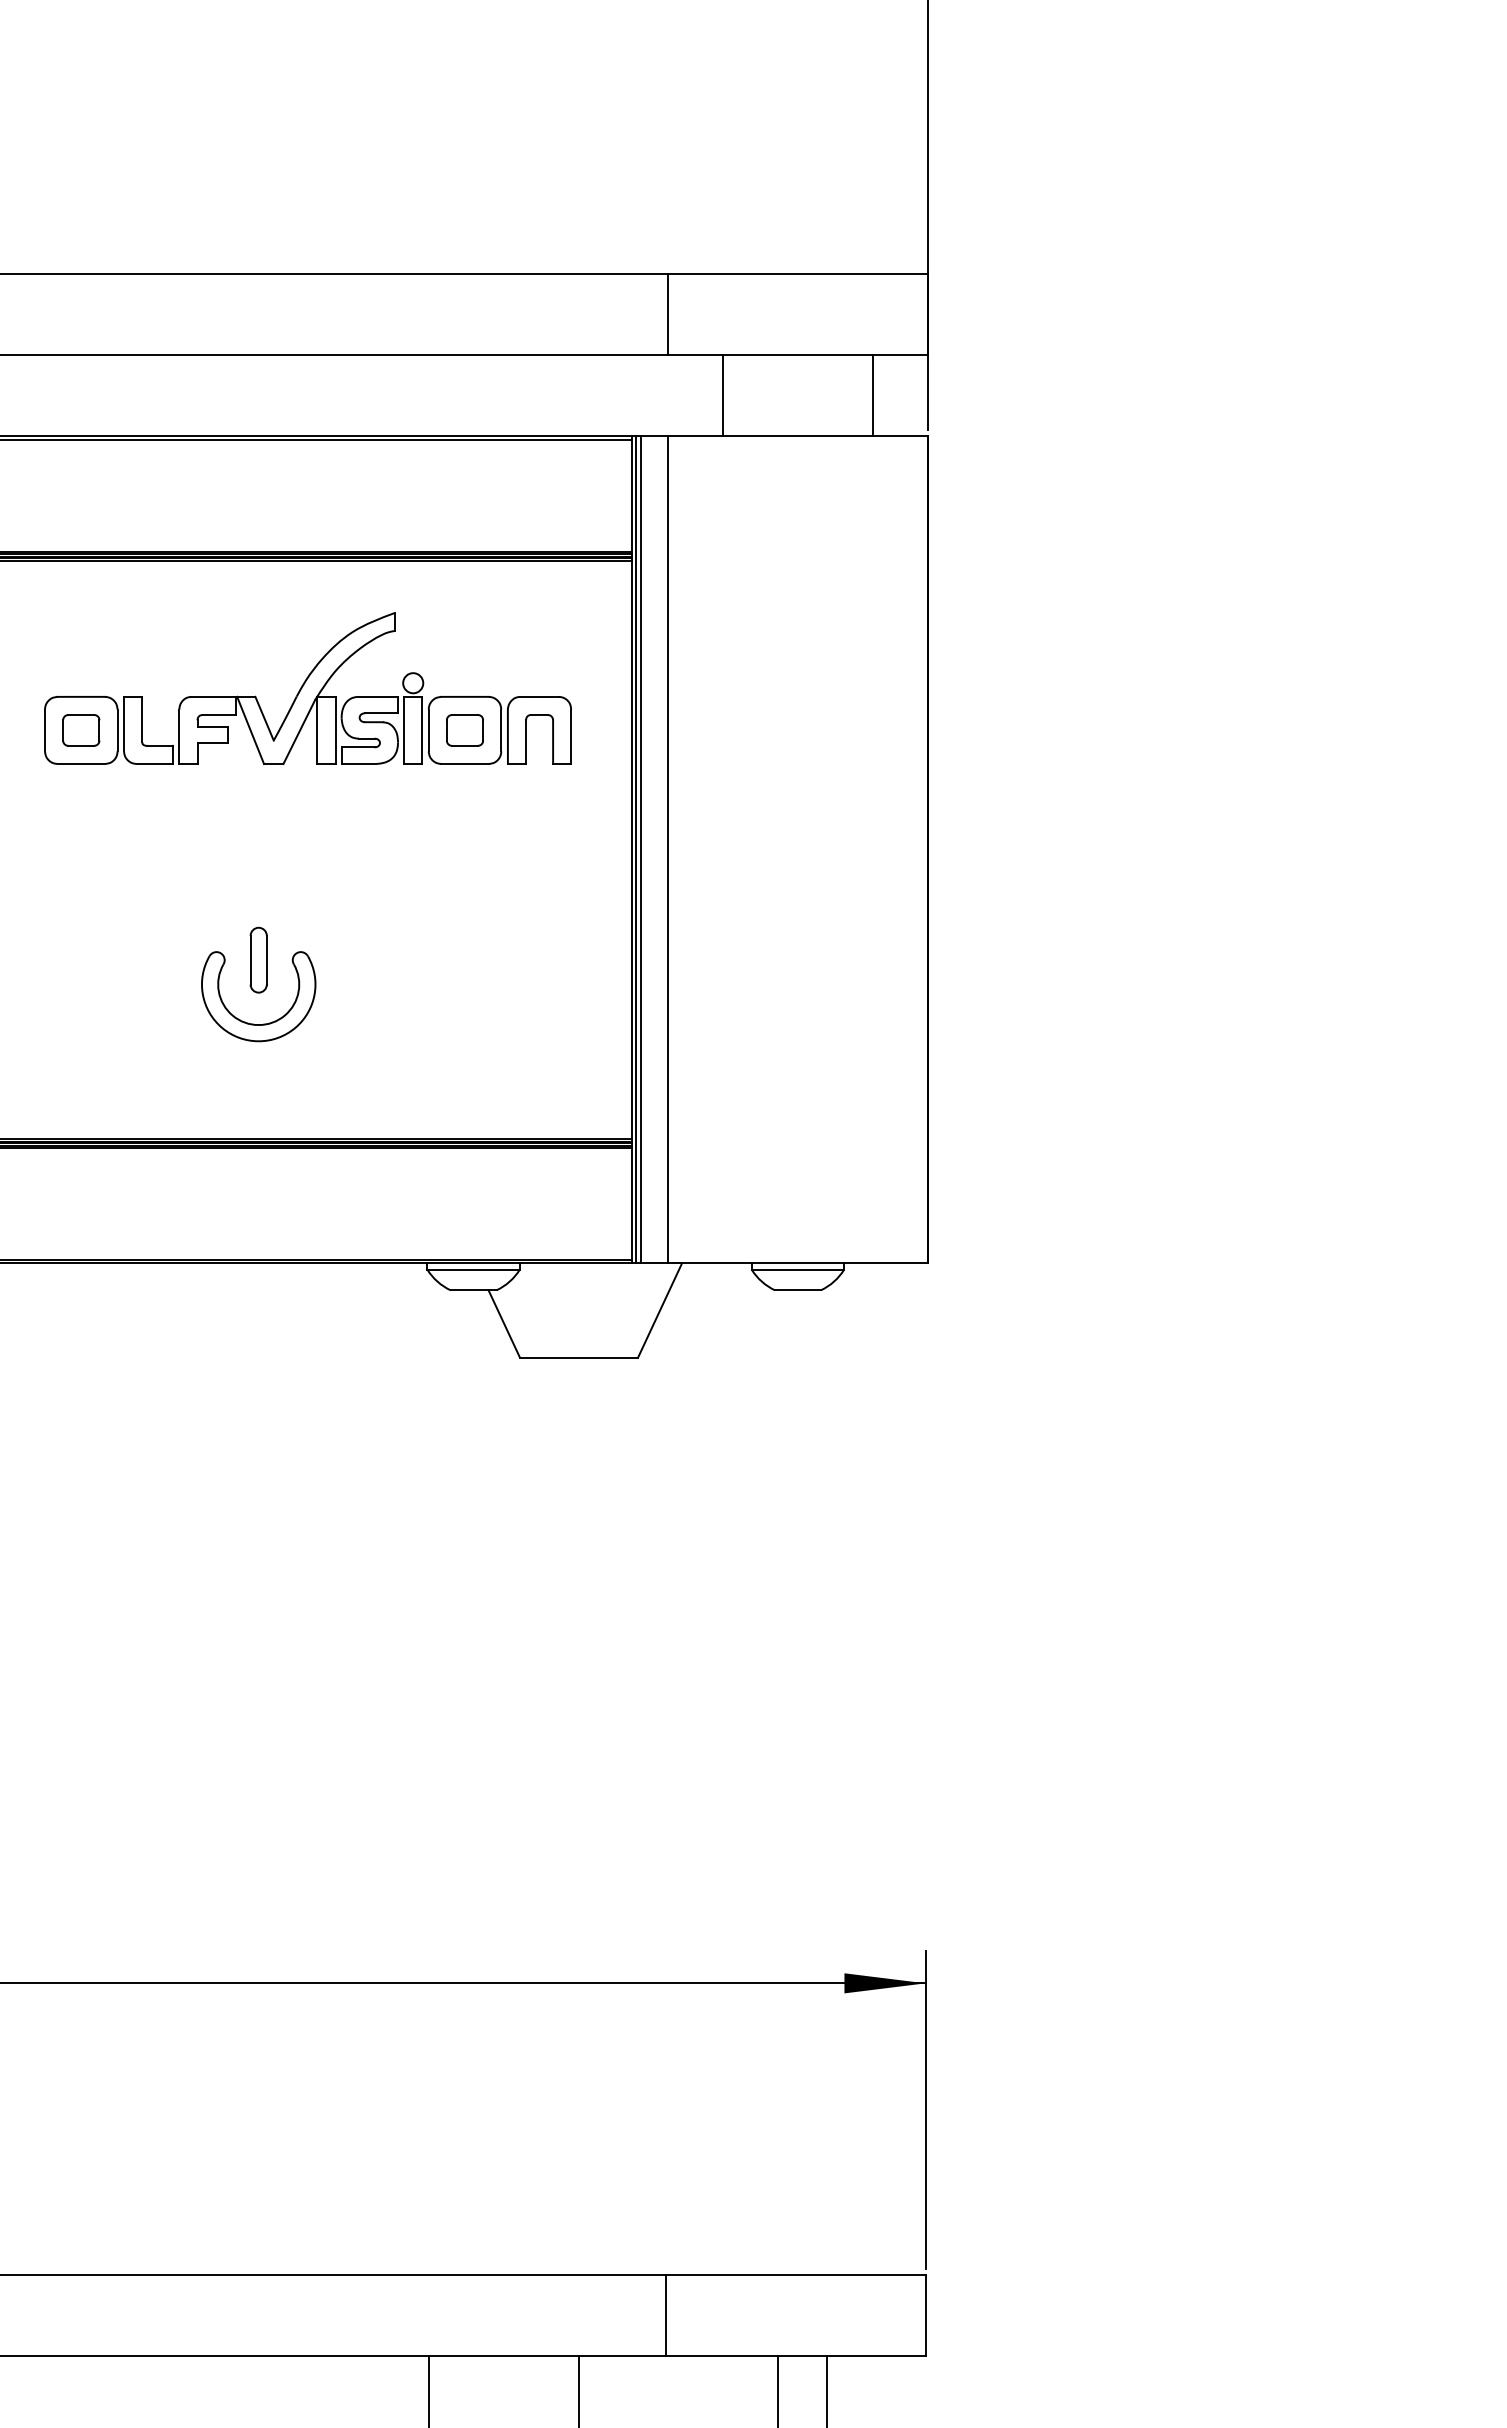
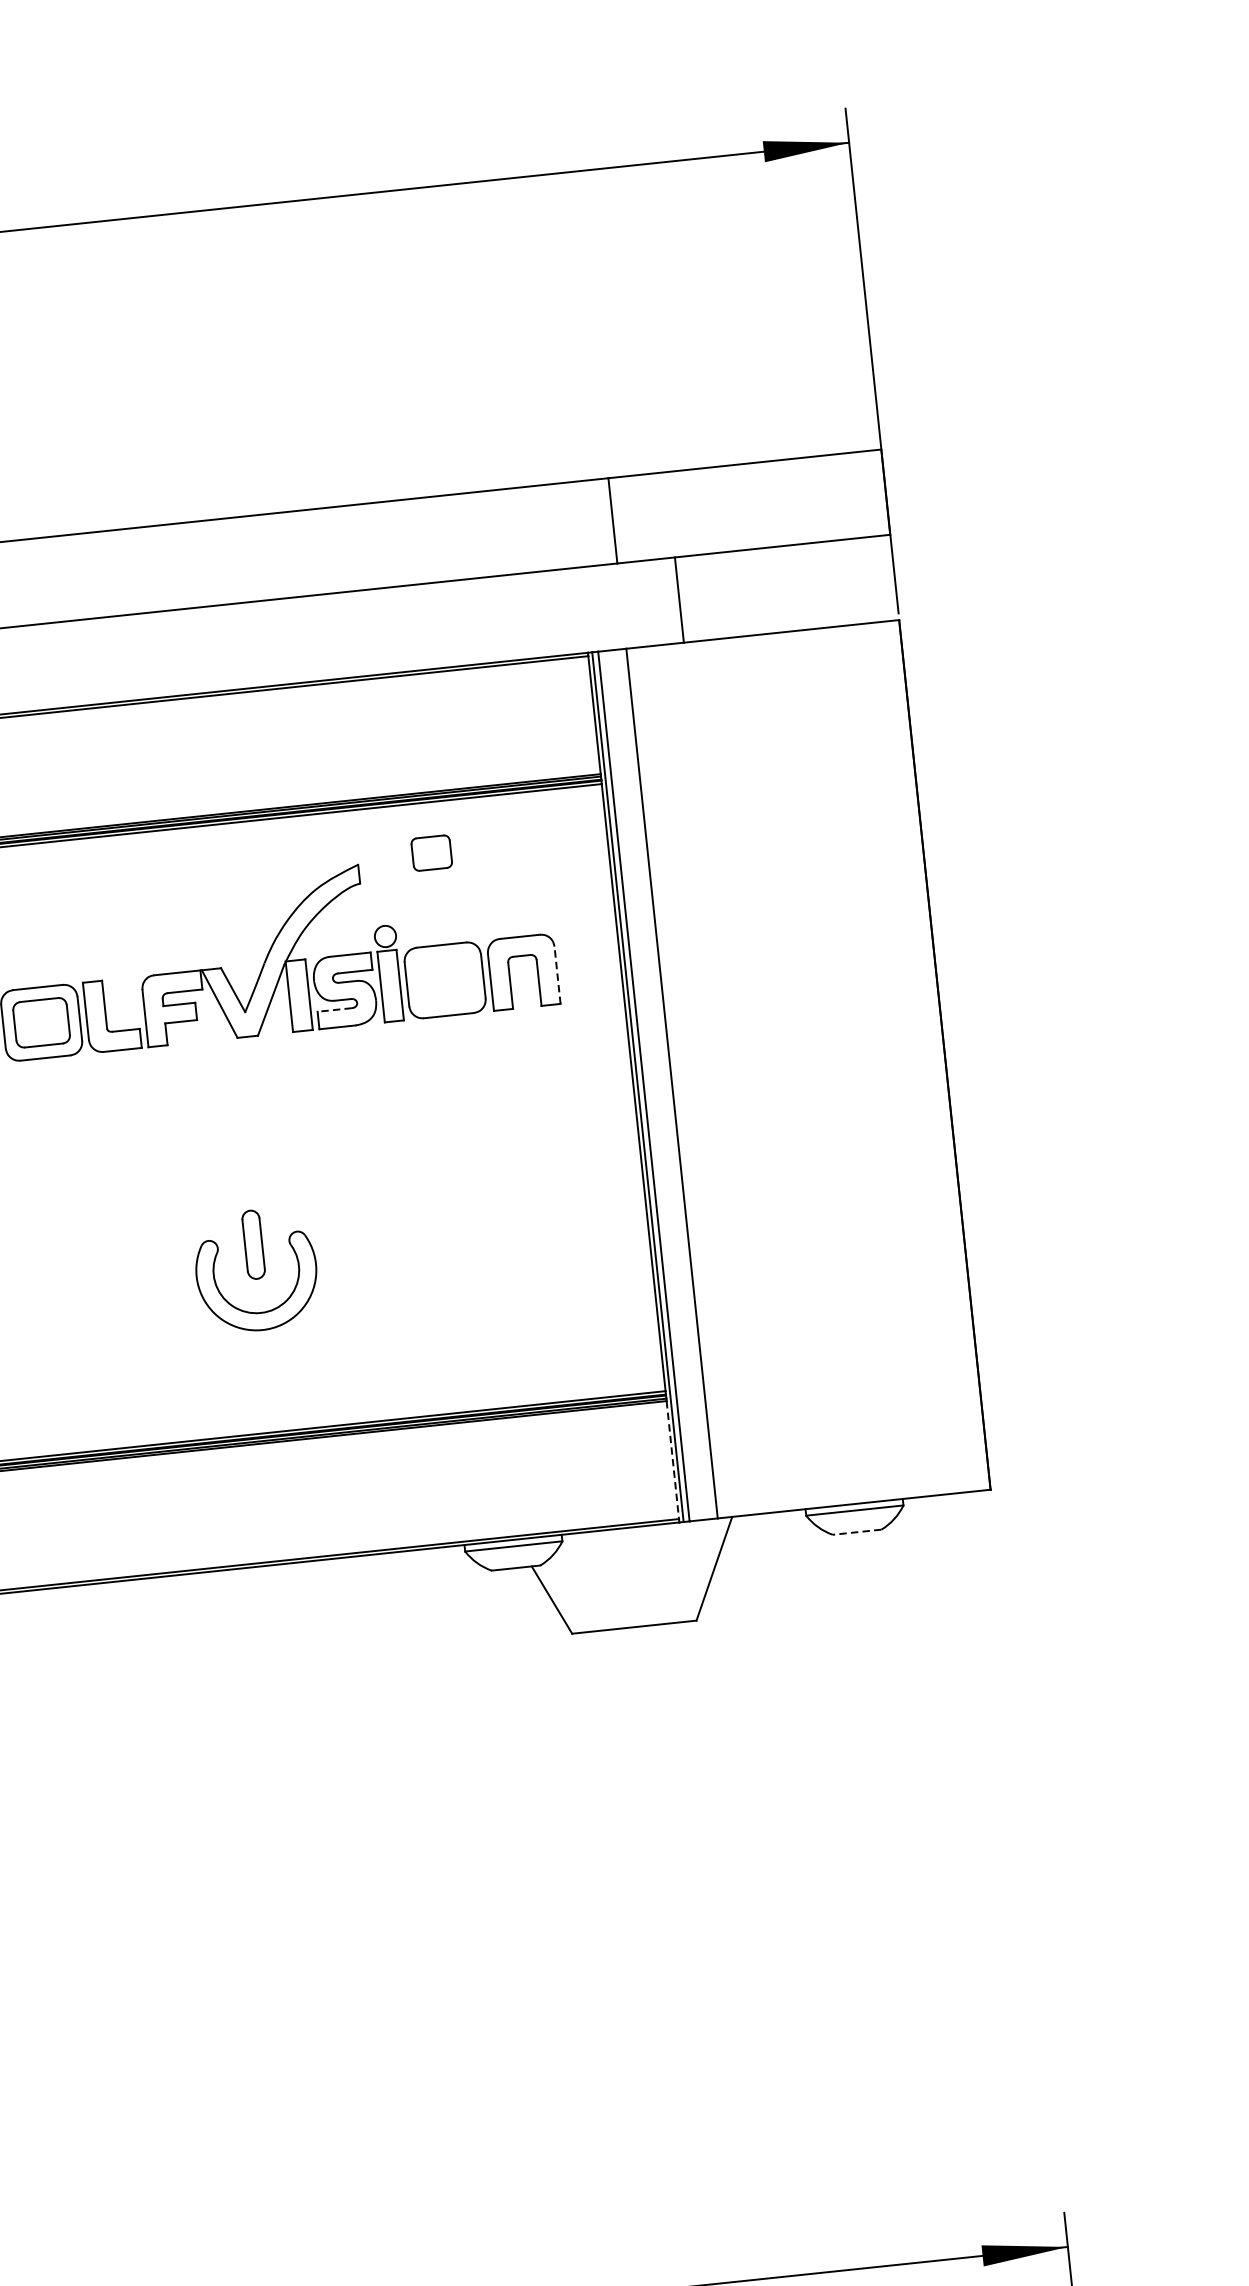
line: (872, 395) -> (836, 583), removed
part: (81, 730) -> (41, 1022), size x1.4
part: (464, 730) -> (431, 853), moved
line: (571, 736) -> (557, 975), solid -> dashed
line: (357, 747) -> (334, 1010), solid -> dashed
line: (631, 1204) -> (672, 1460), solid -> dashed
line: (797, 1290) -> (856, 1532), solid -> dashed

